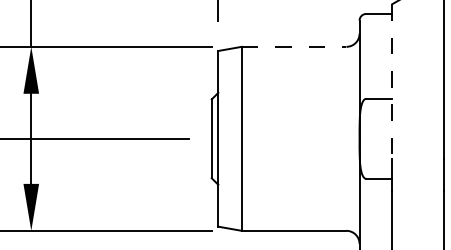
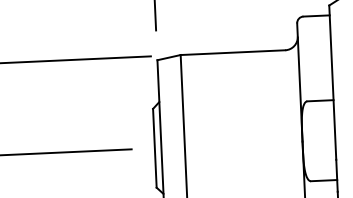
line: (294, 46) -> (233, 52), dashed -> solid
line: (392, 81) -> (332, 82), dashed -> solid

